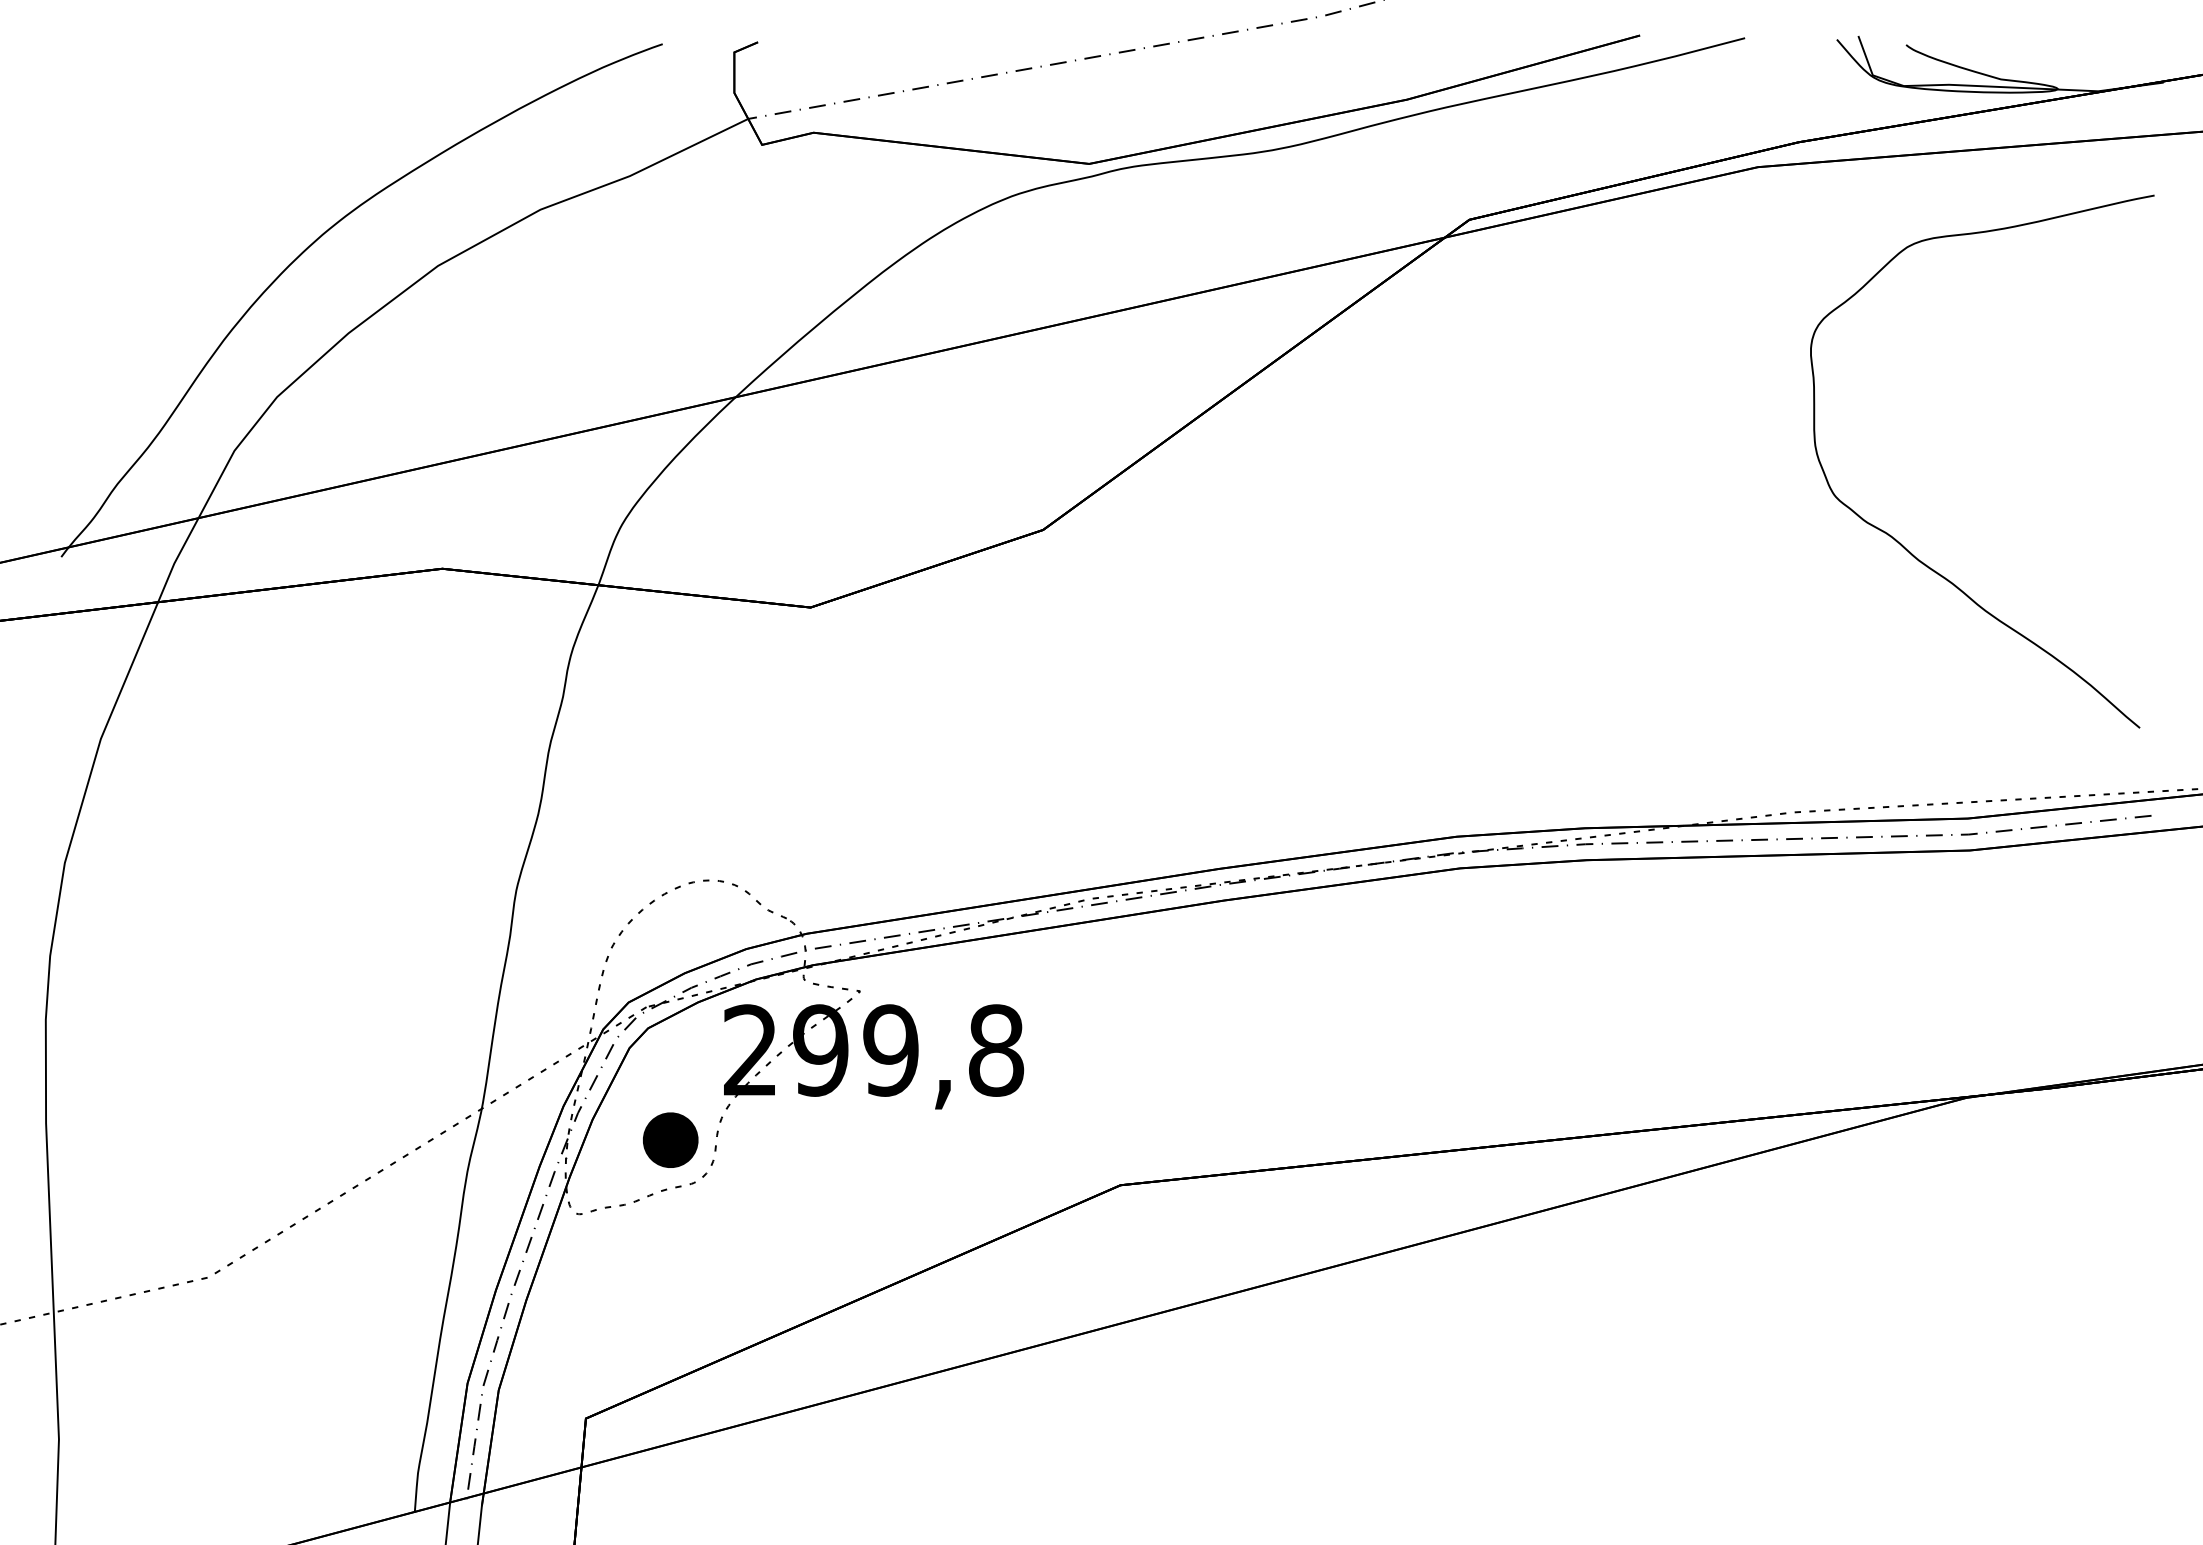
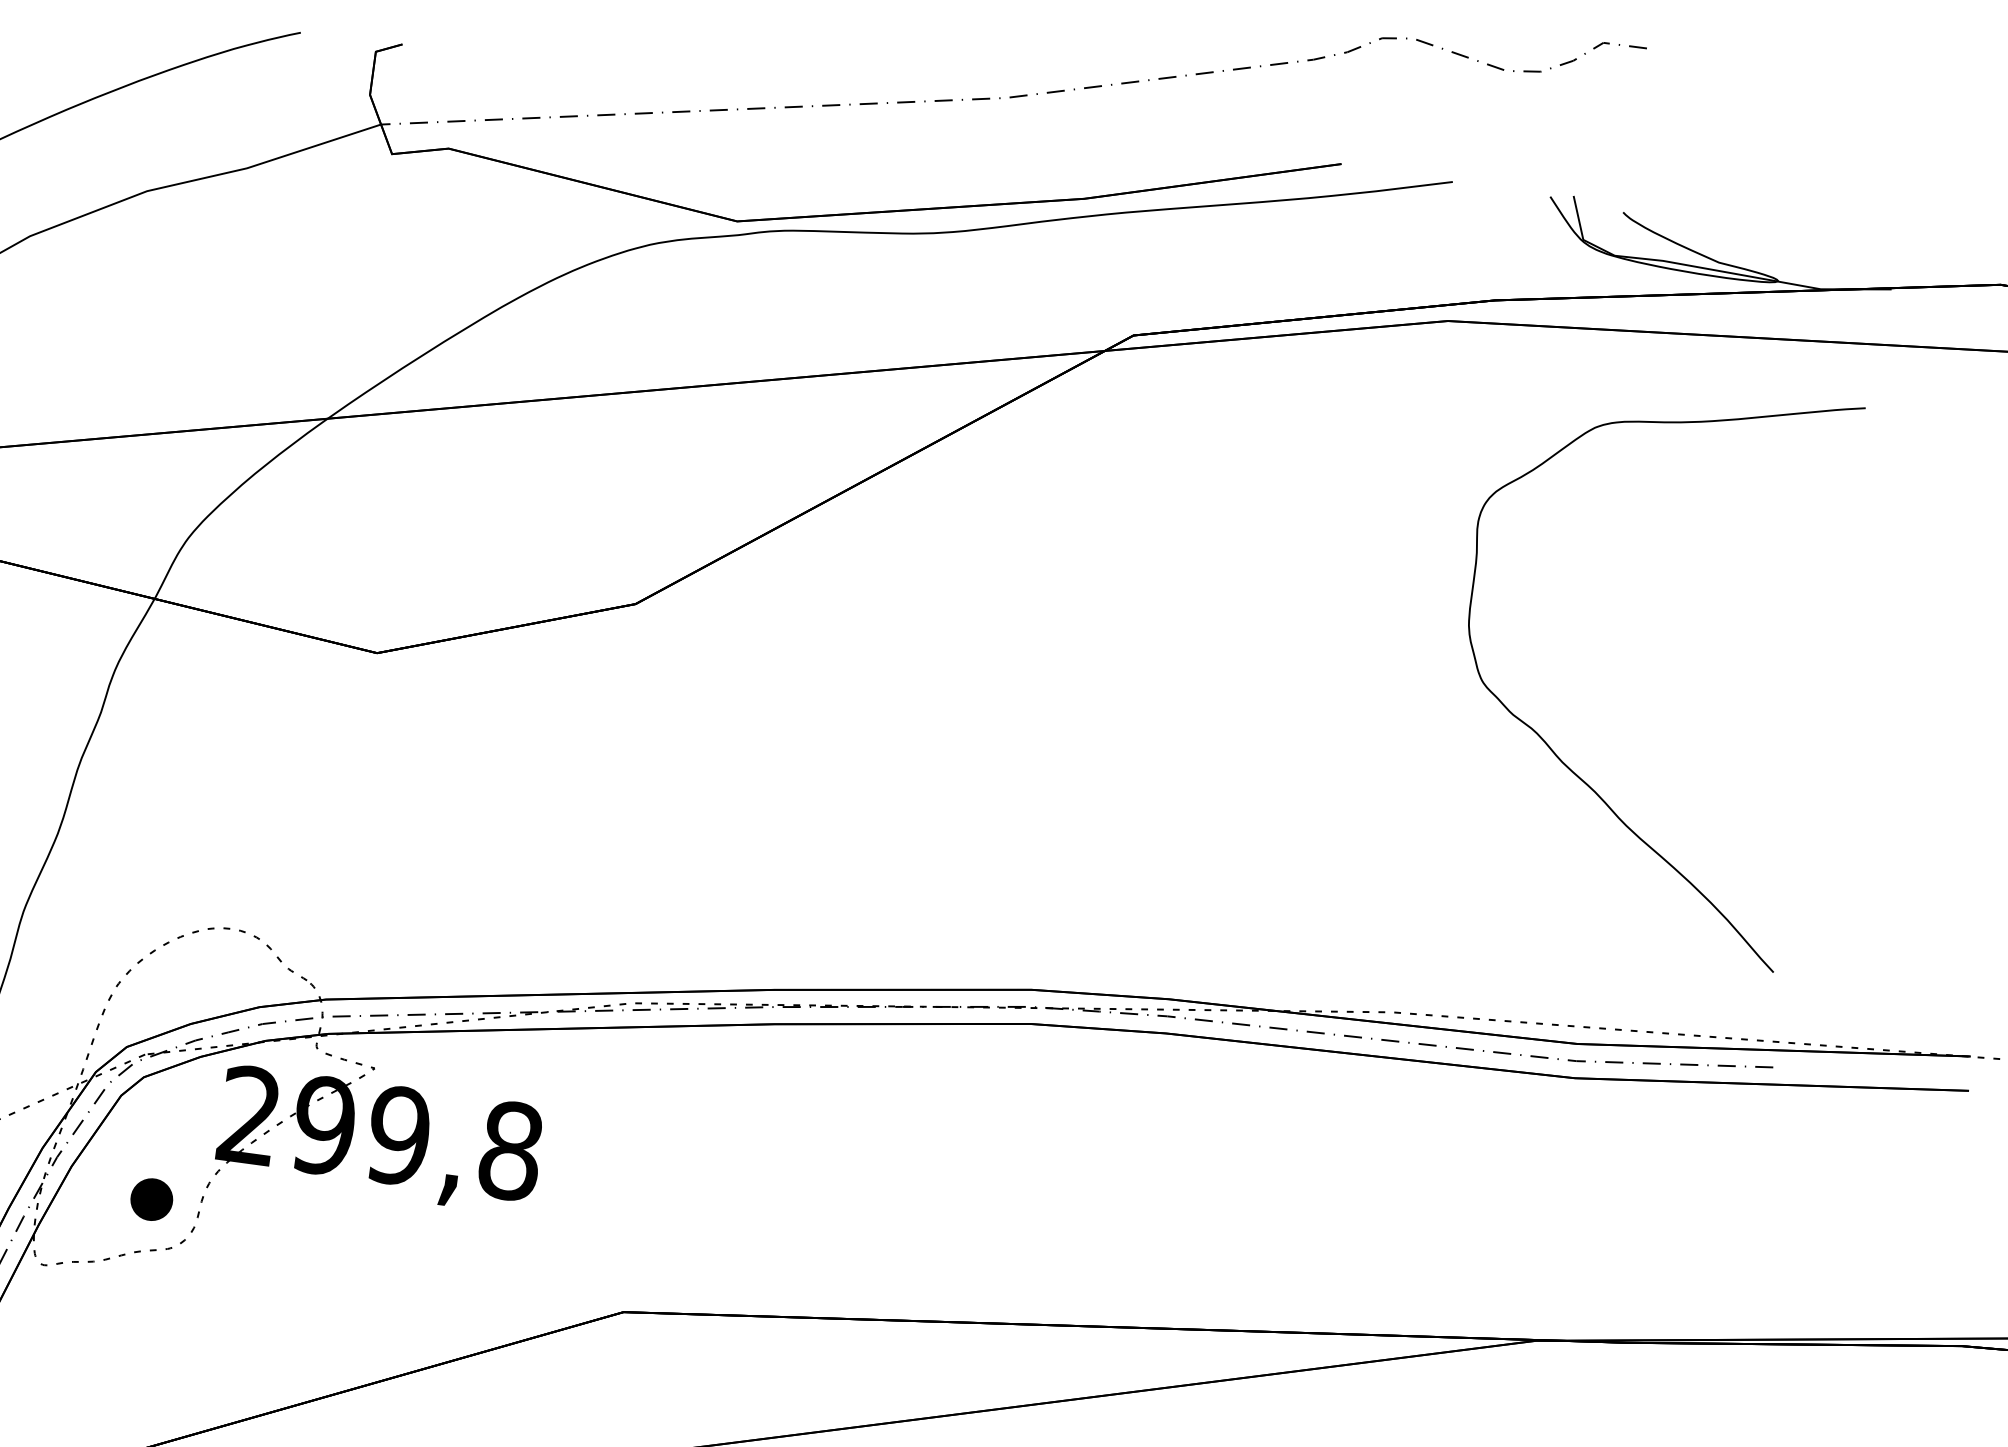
part: (670, 1140) -> (151, 1199), size x0.71

